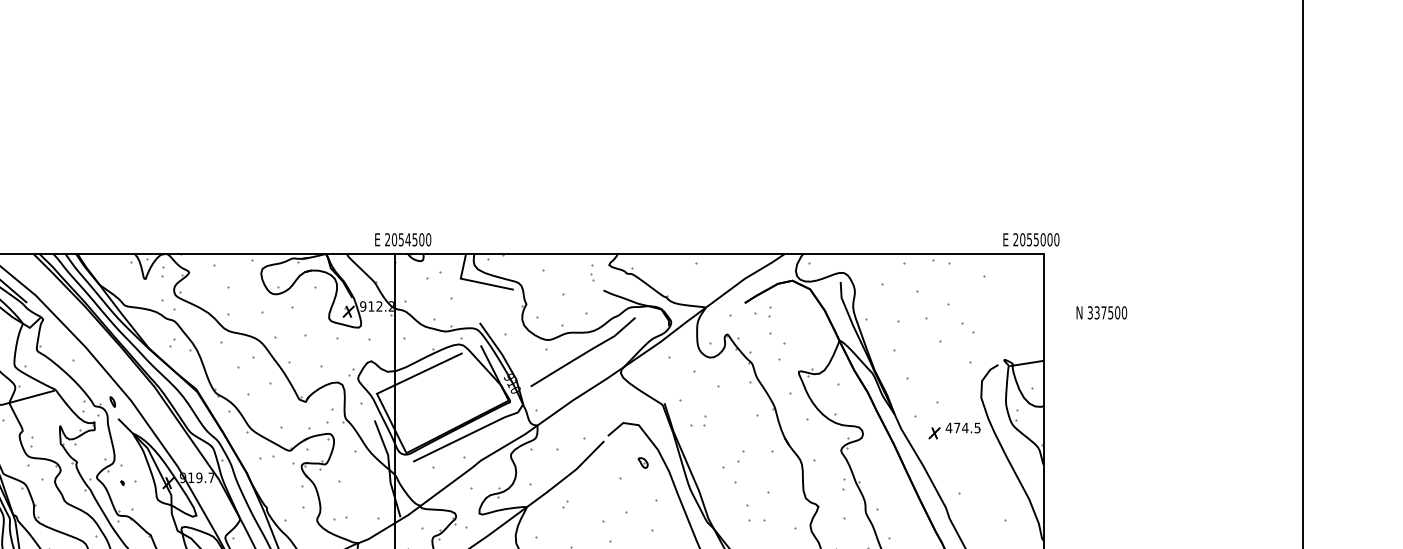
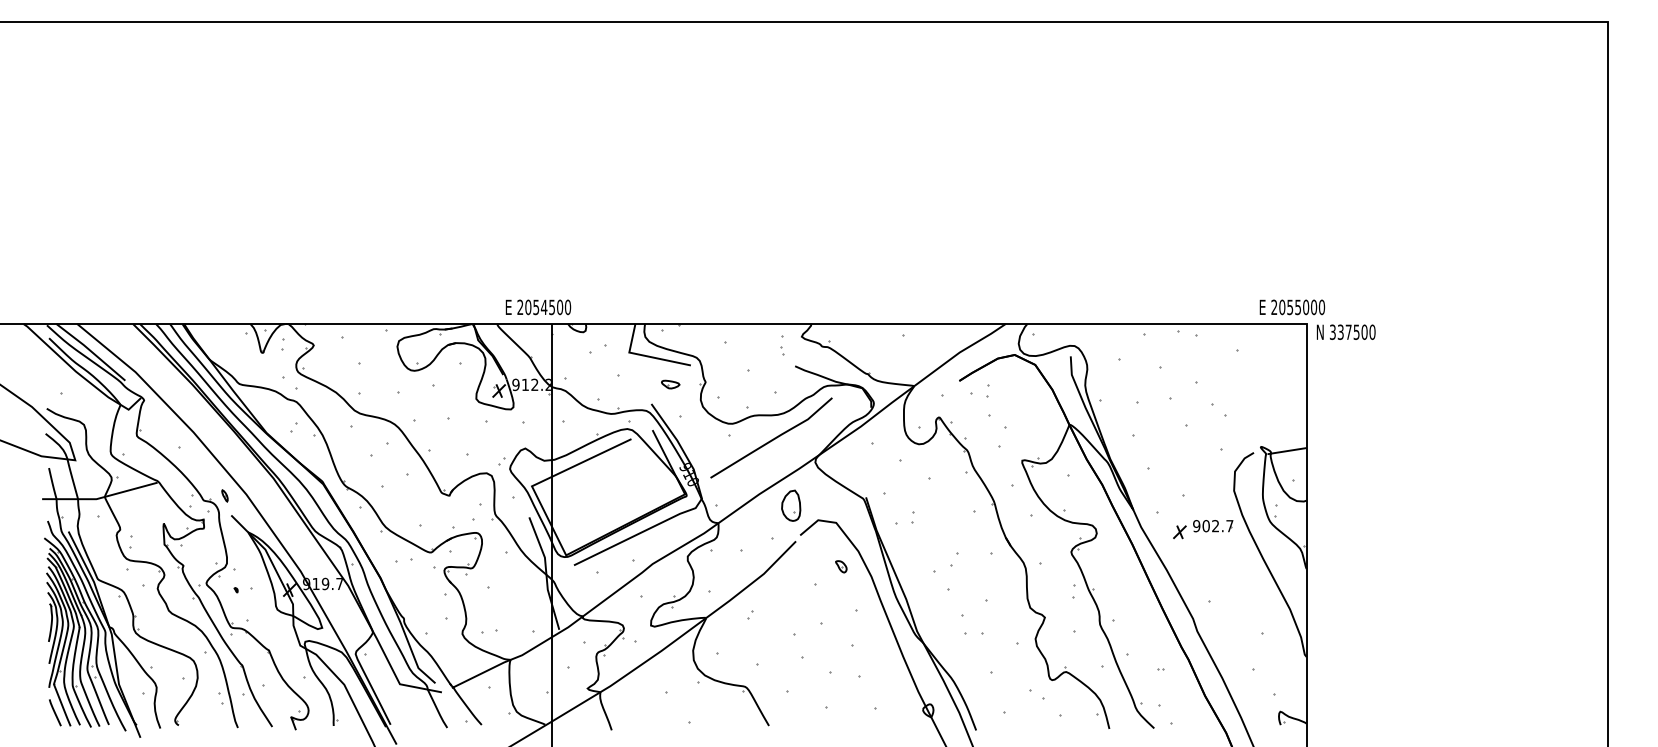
text: (403, 239) -> (538, 307), moved
part: (496, 306) -> (670, 384), added
text: (1101, 312) -> (1345, 331), moved
part: (600, 410) -> (791, 505), added
text: (962, 428) -> (1212, 526), 474.5 -> 902.7

